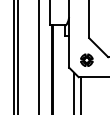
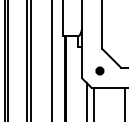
part: (86, 59) -> (99, 70), size x0.6

